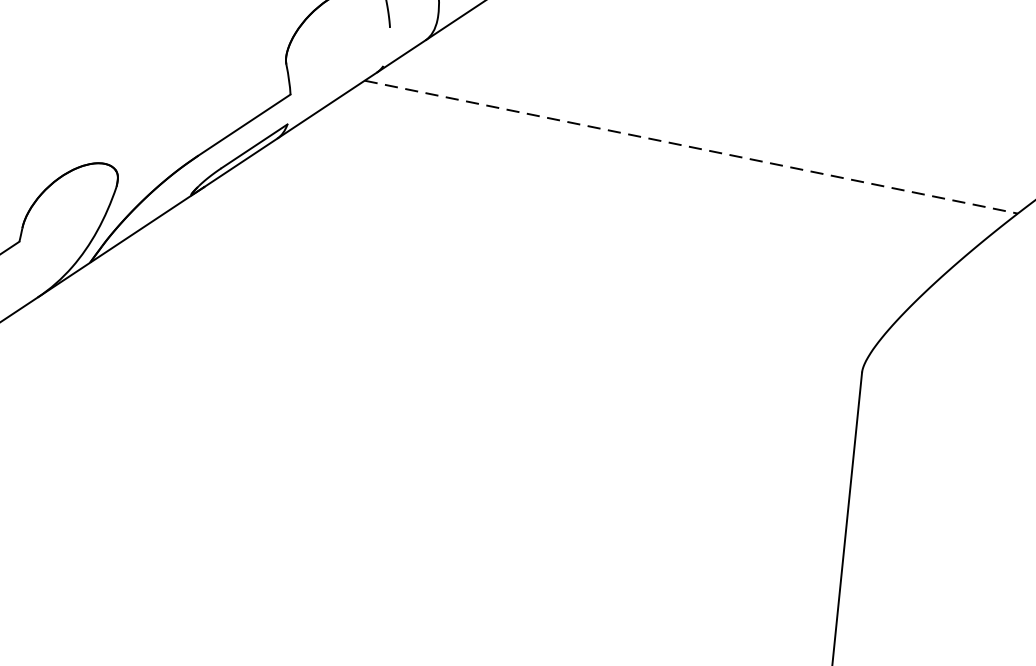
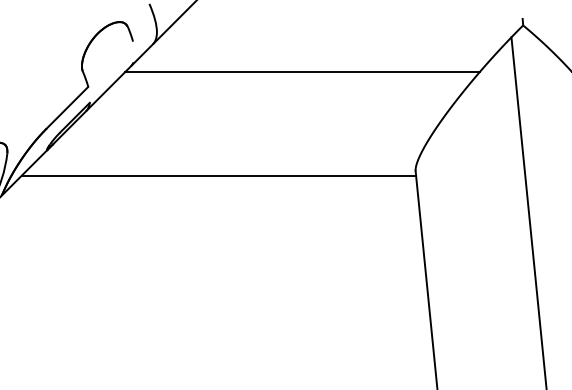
line: (692, 146) -> (303, 71), dashed -> solid
line: (497, 306) -> (218, 175), added

